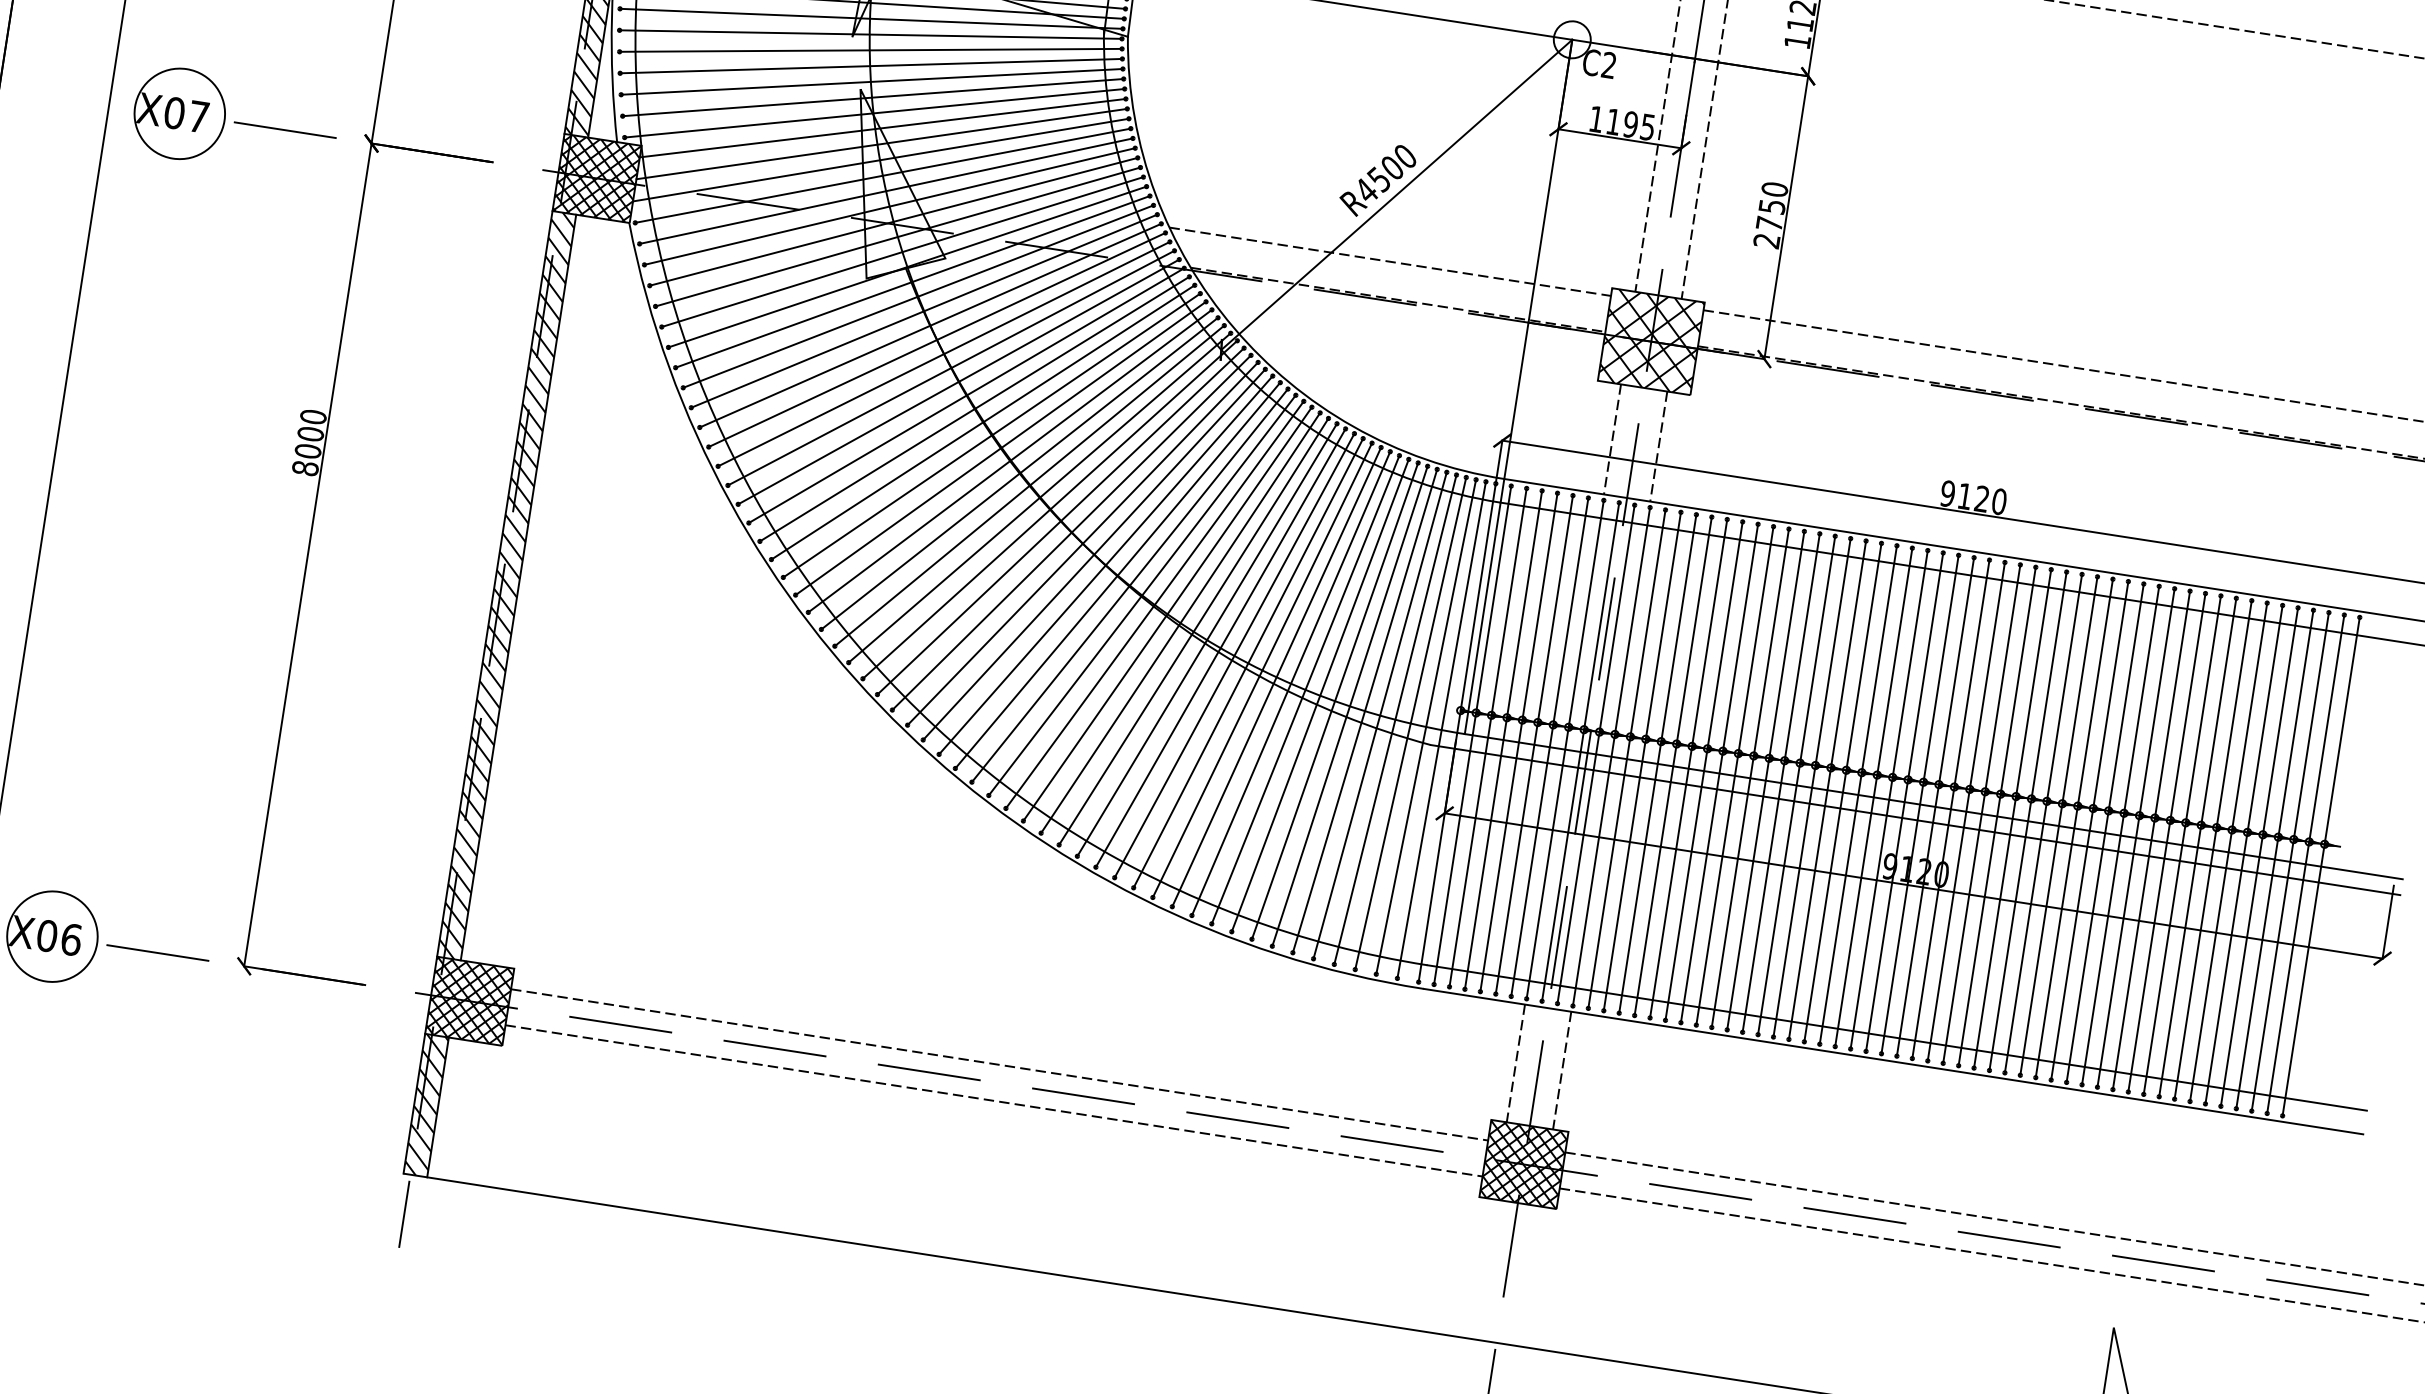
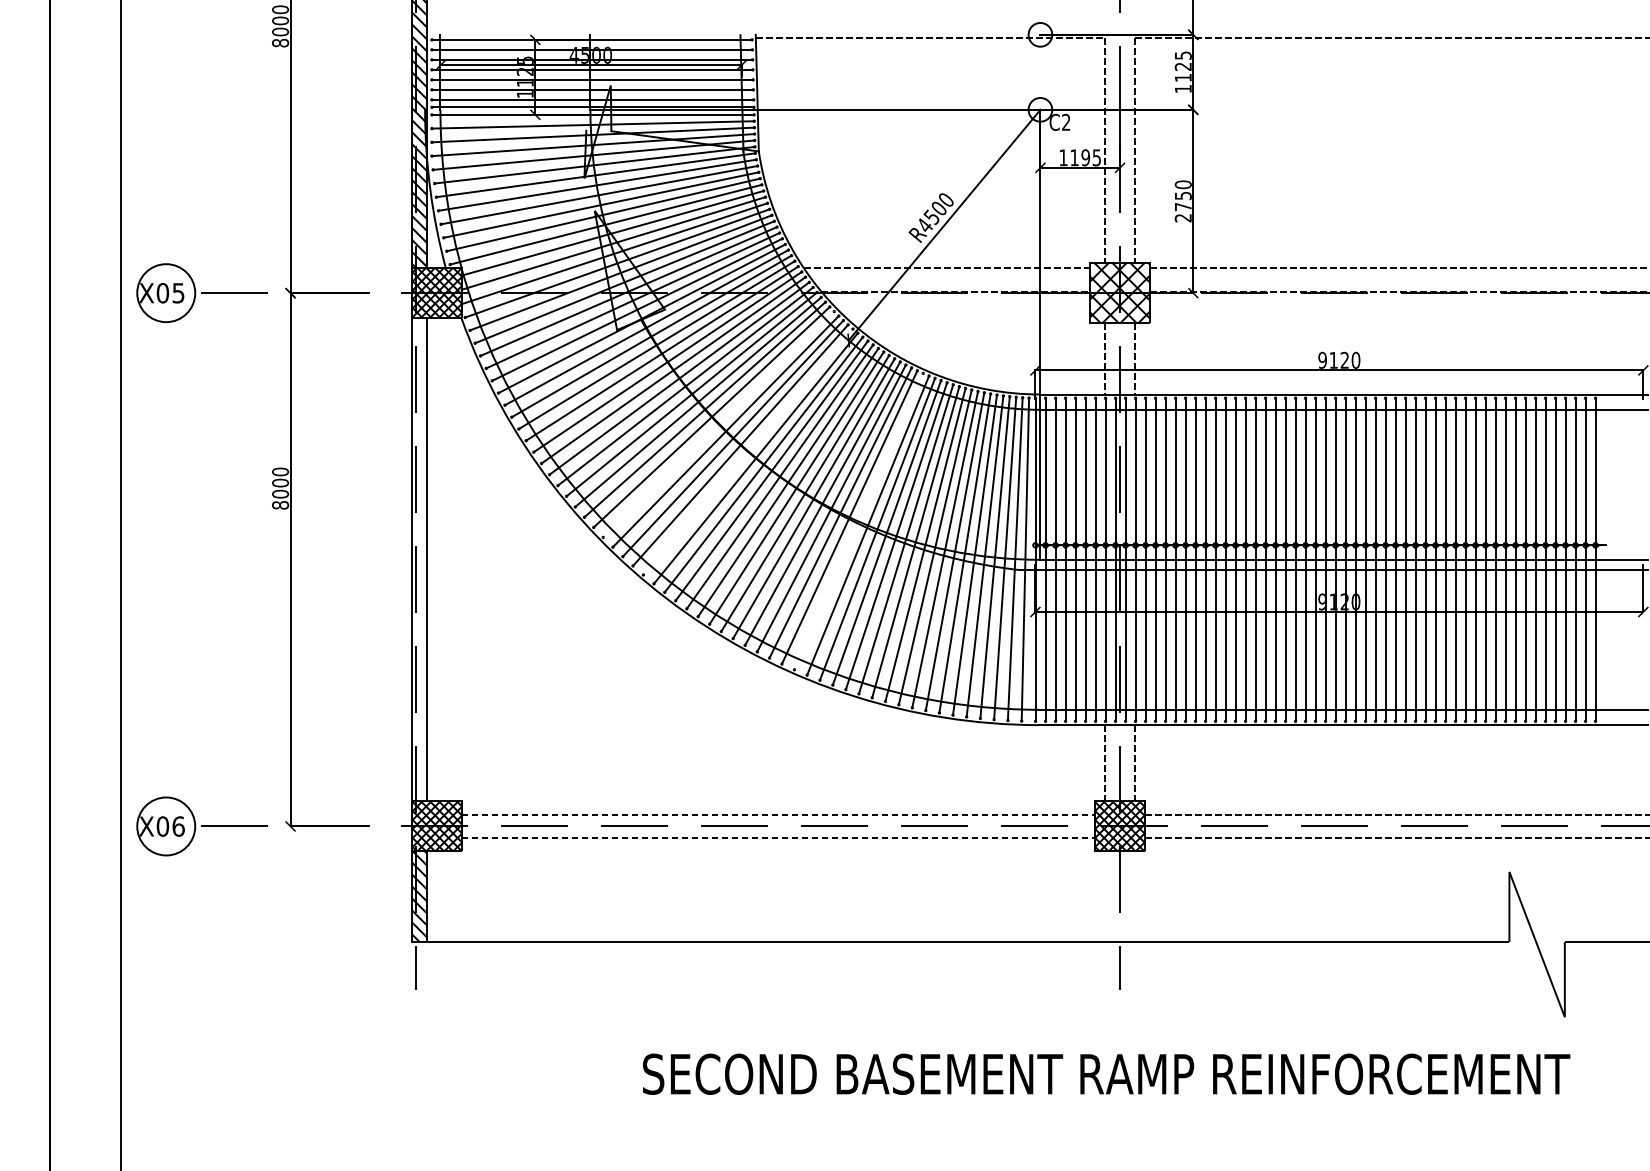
text: (198, 117) -> (178, 293), X07 -> X05
line: (1000, 448) -> (718, 424), removed
line: (1038, 498) -> (747, 452), removed
hatch: (506, 585) -> (419, 559), removed
line: (1193, 631) -> (858, 521), removed

